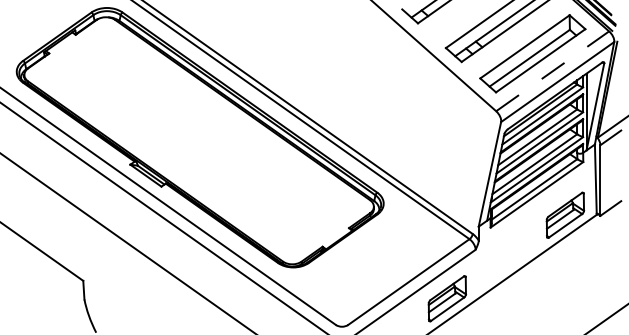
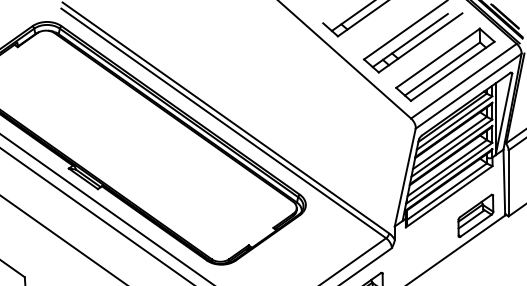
line: (553, 71) -> (464, 81), dashed -> solid

